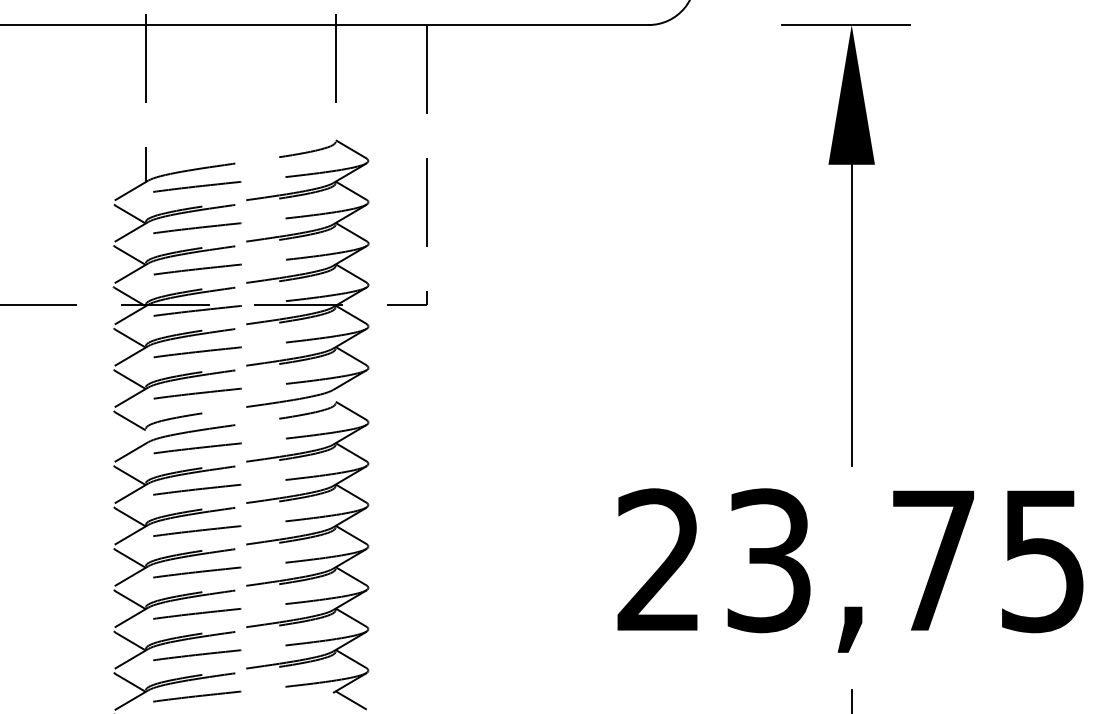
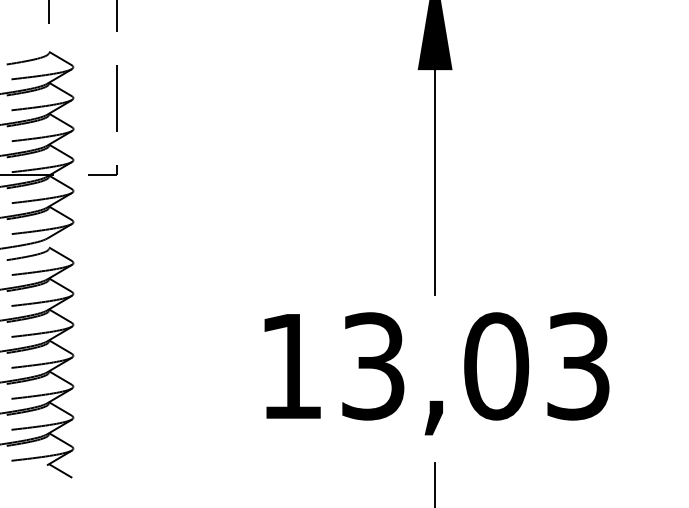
text: (850, 560) -> (434, 366), 23,75 -> 13,03

